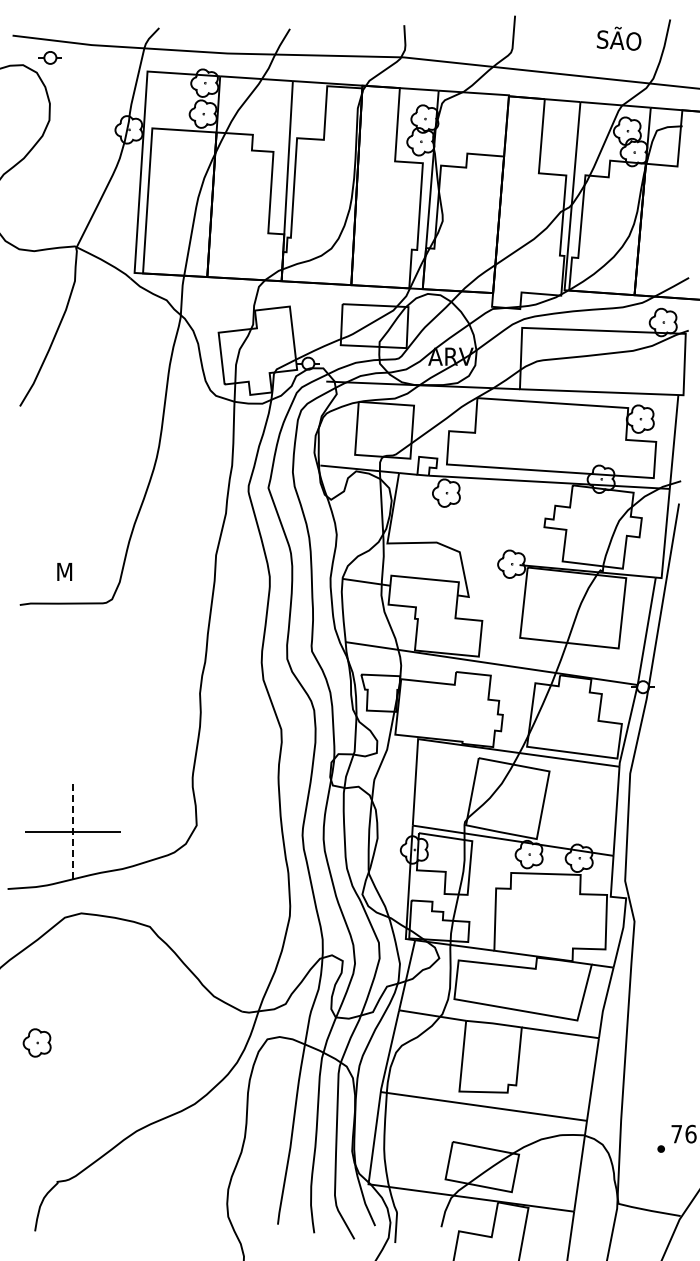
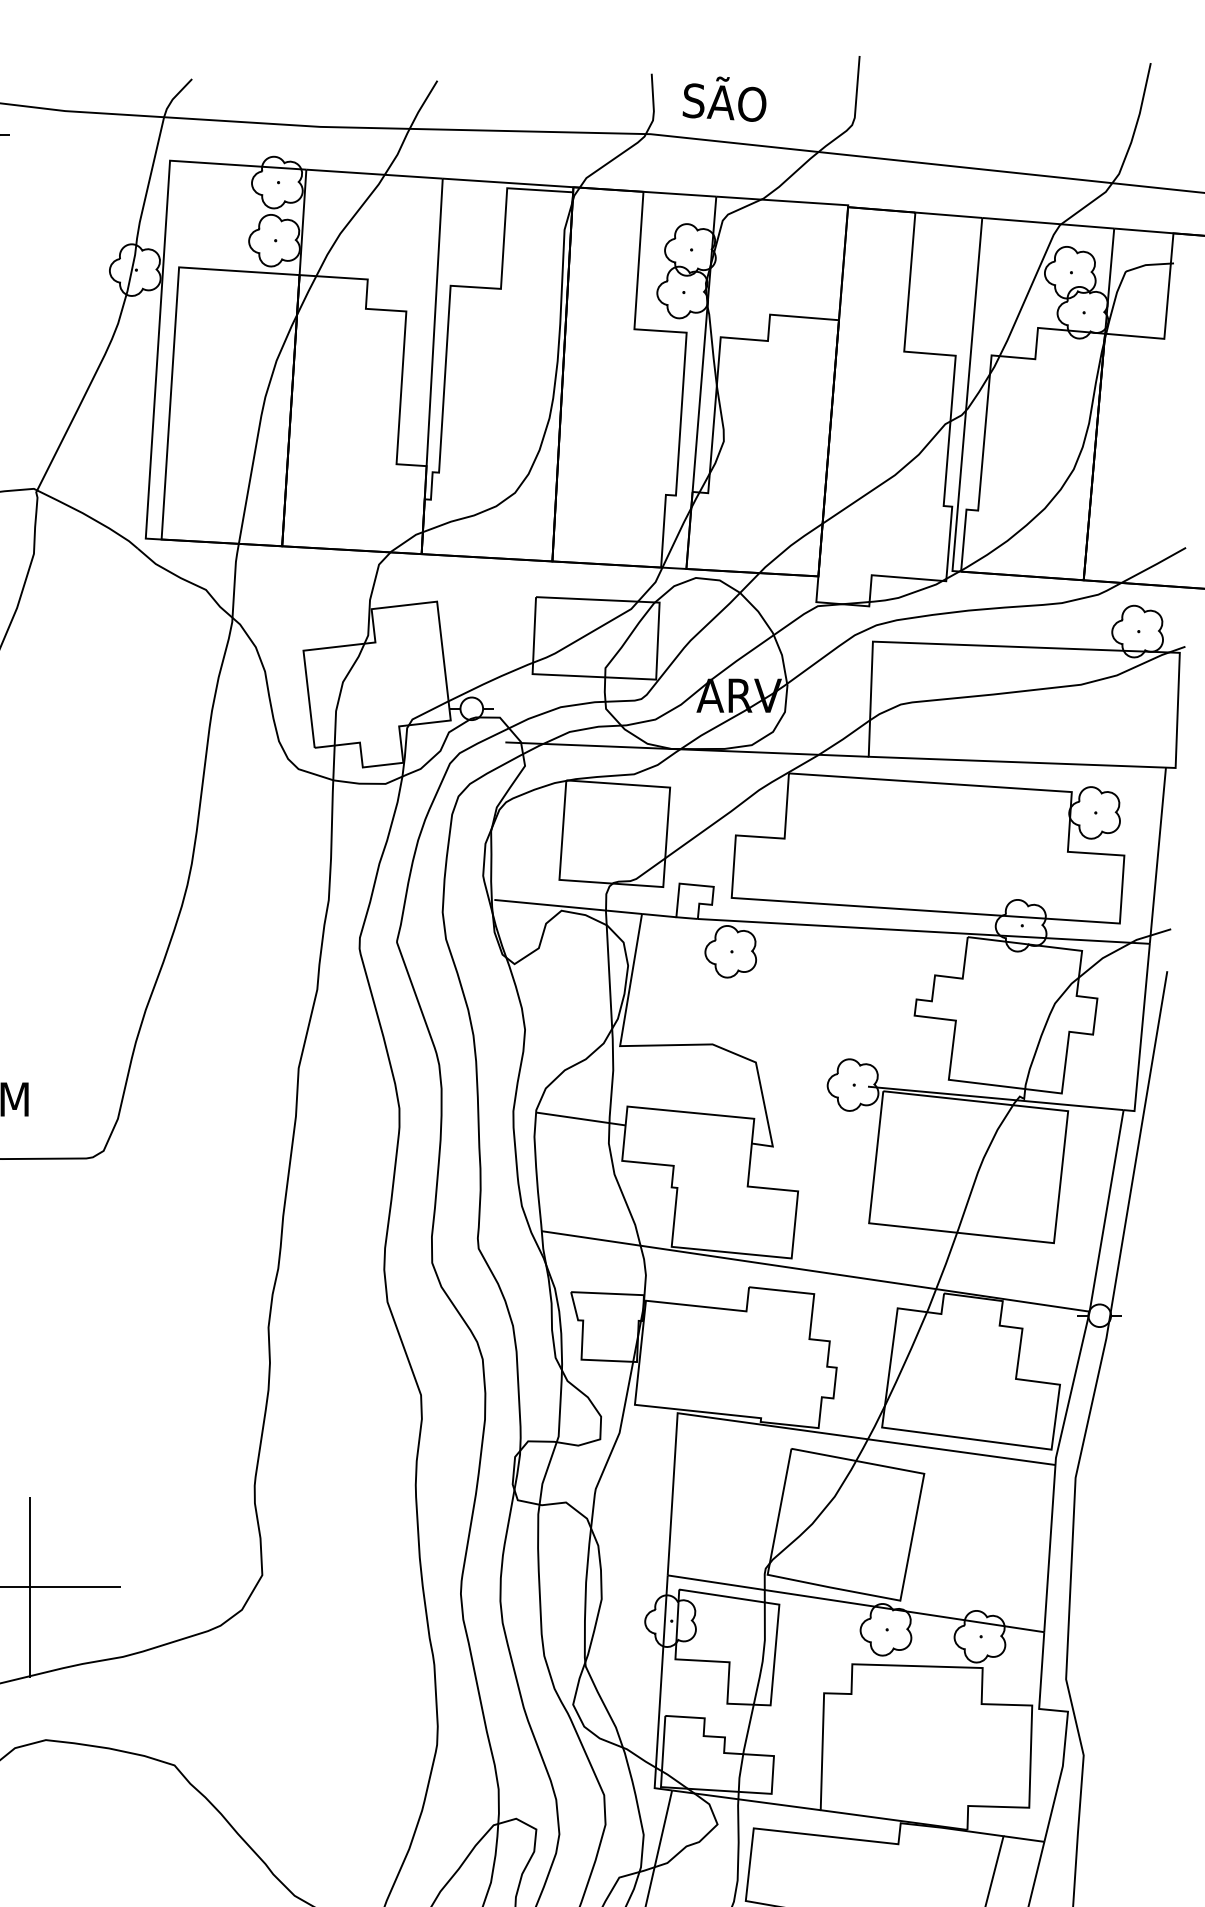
text: (618, 38) -> (723, 98), moved
line: (73, 832) -> (31, 1588), dashed -> solid

